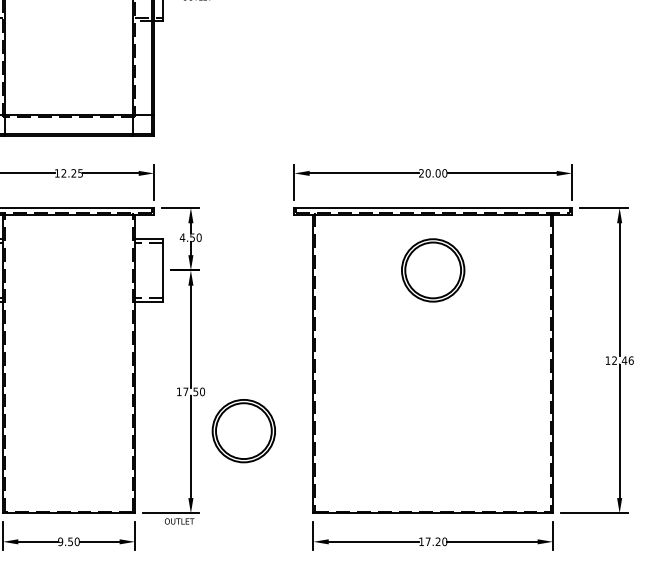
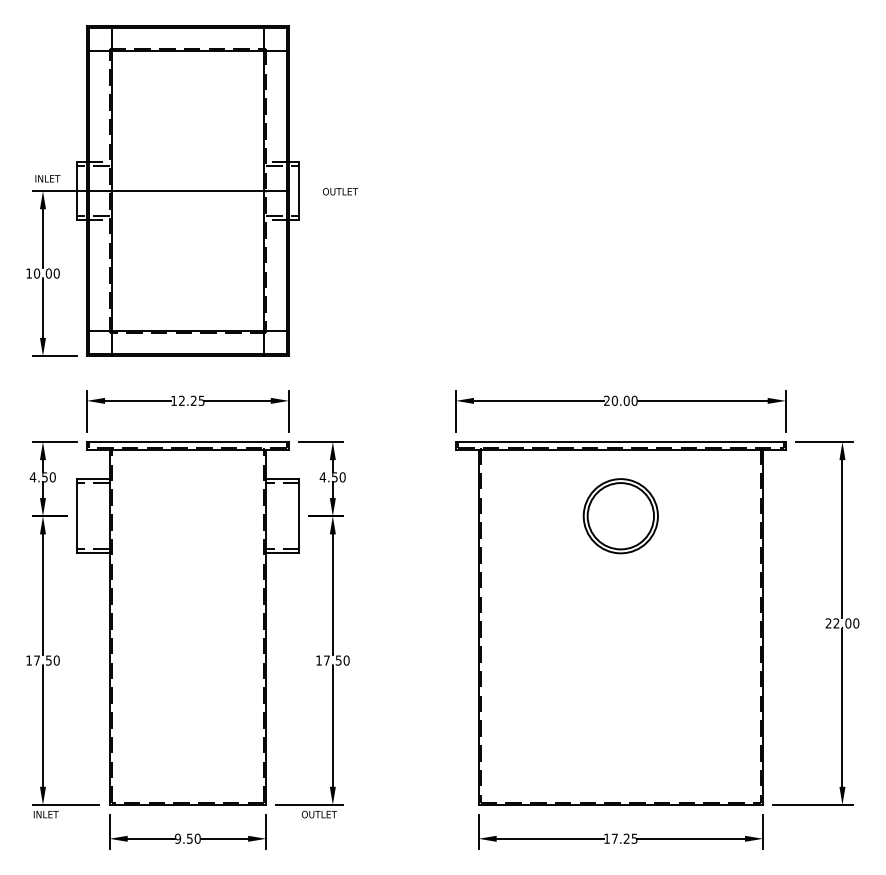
text: (619, 360) -> (842, 623), 12.46 -> 22.00
part: (243, 431) -> (395, 707), removed
text: (444, 541) -> (634, 838), 17.20 -> 17.25

